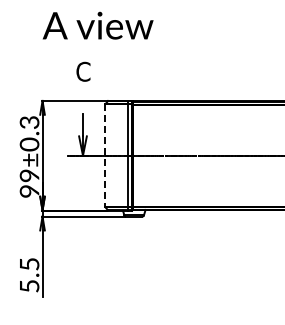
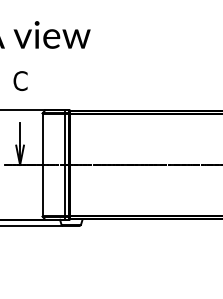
line: (105, 156) -> (42, 165), dashed -> solid

